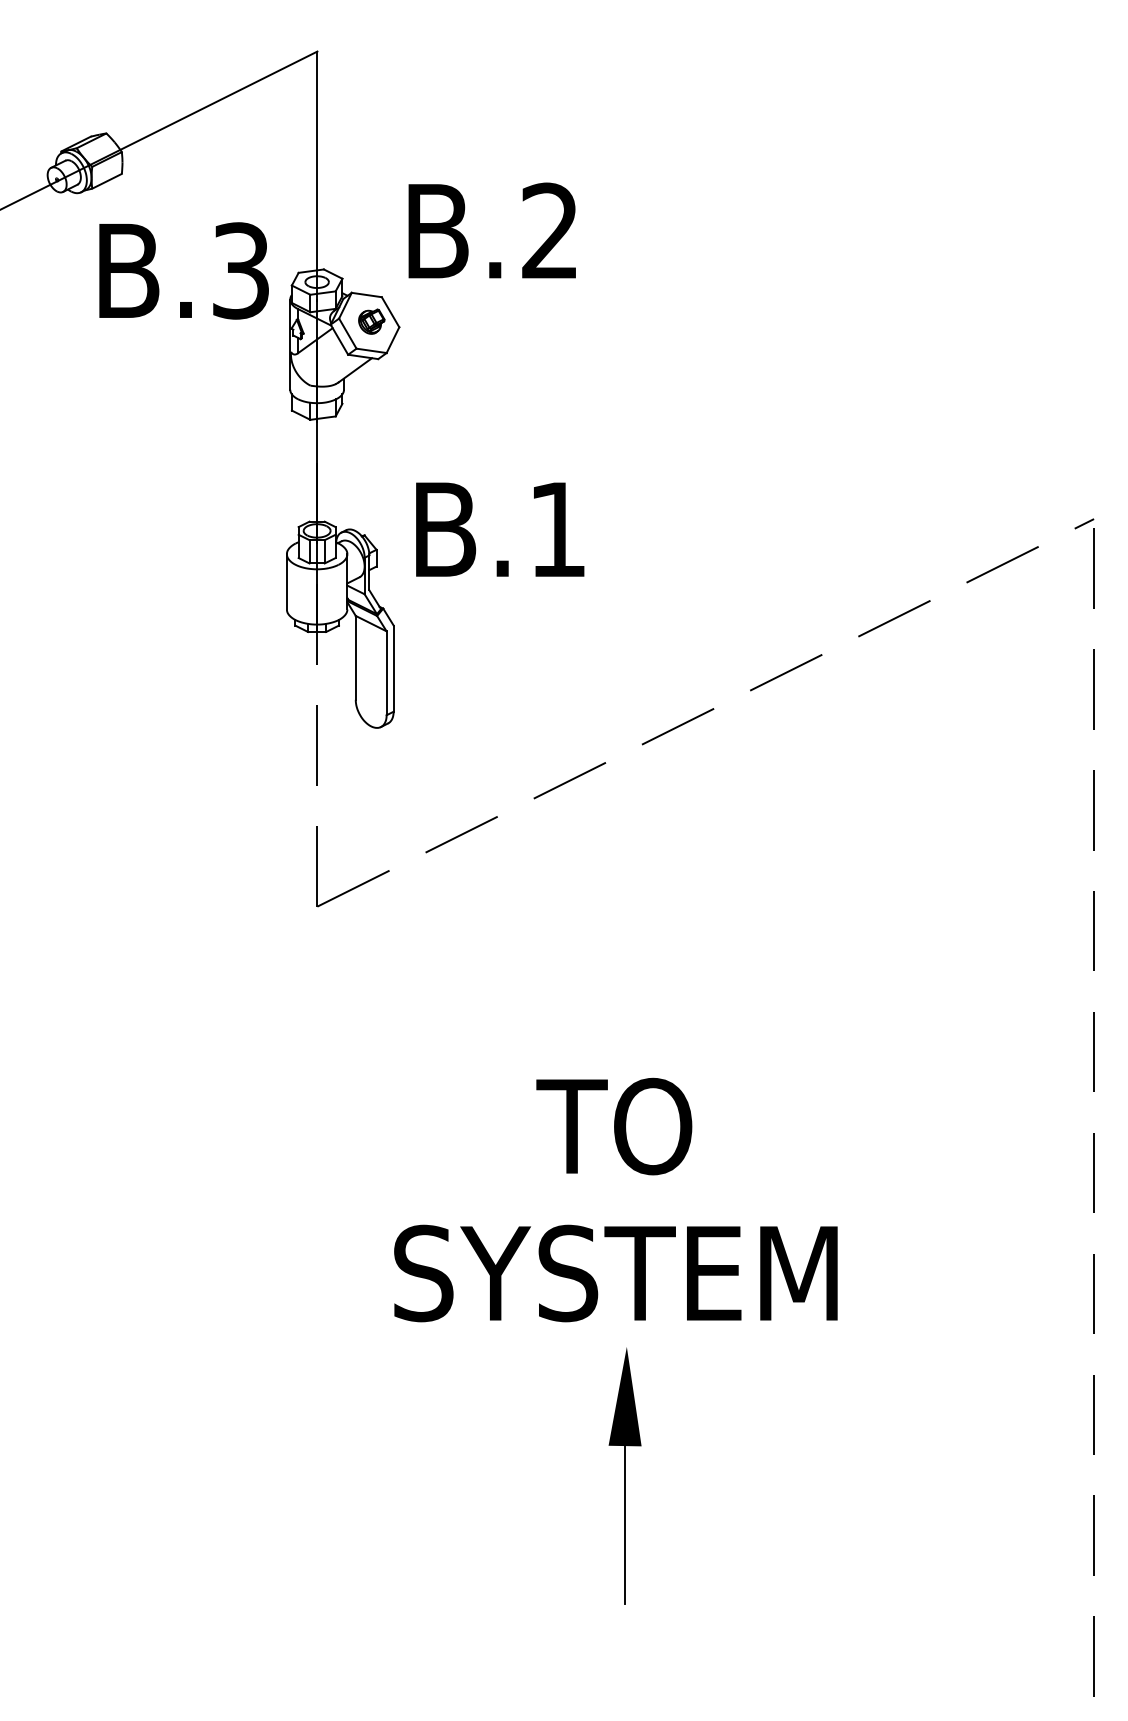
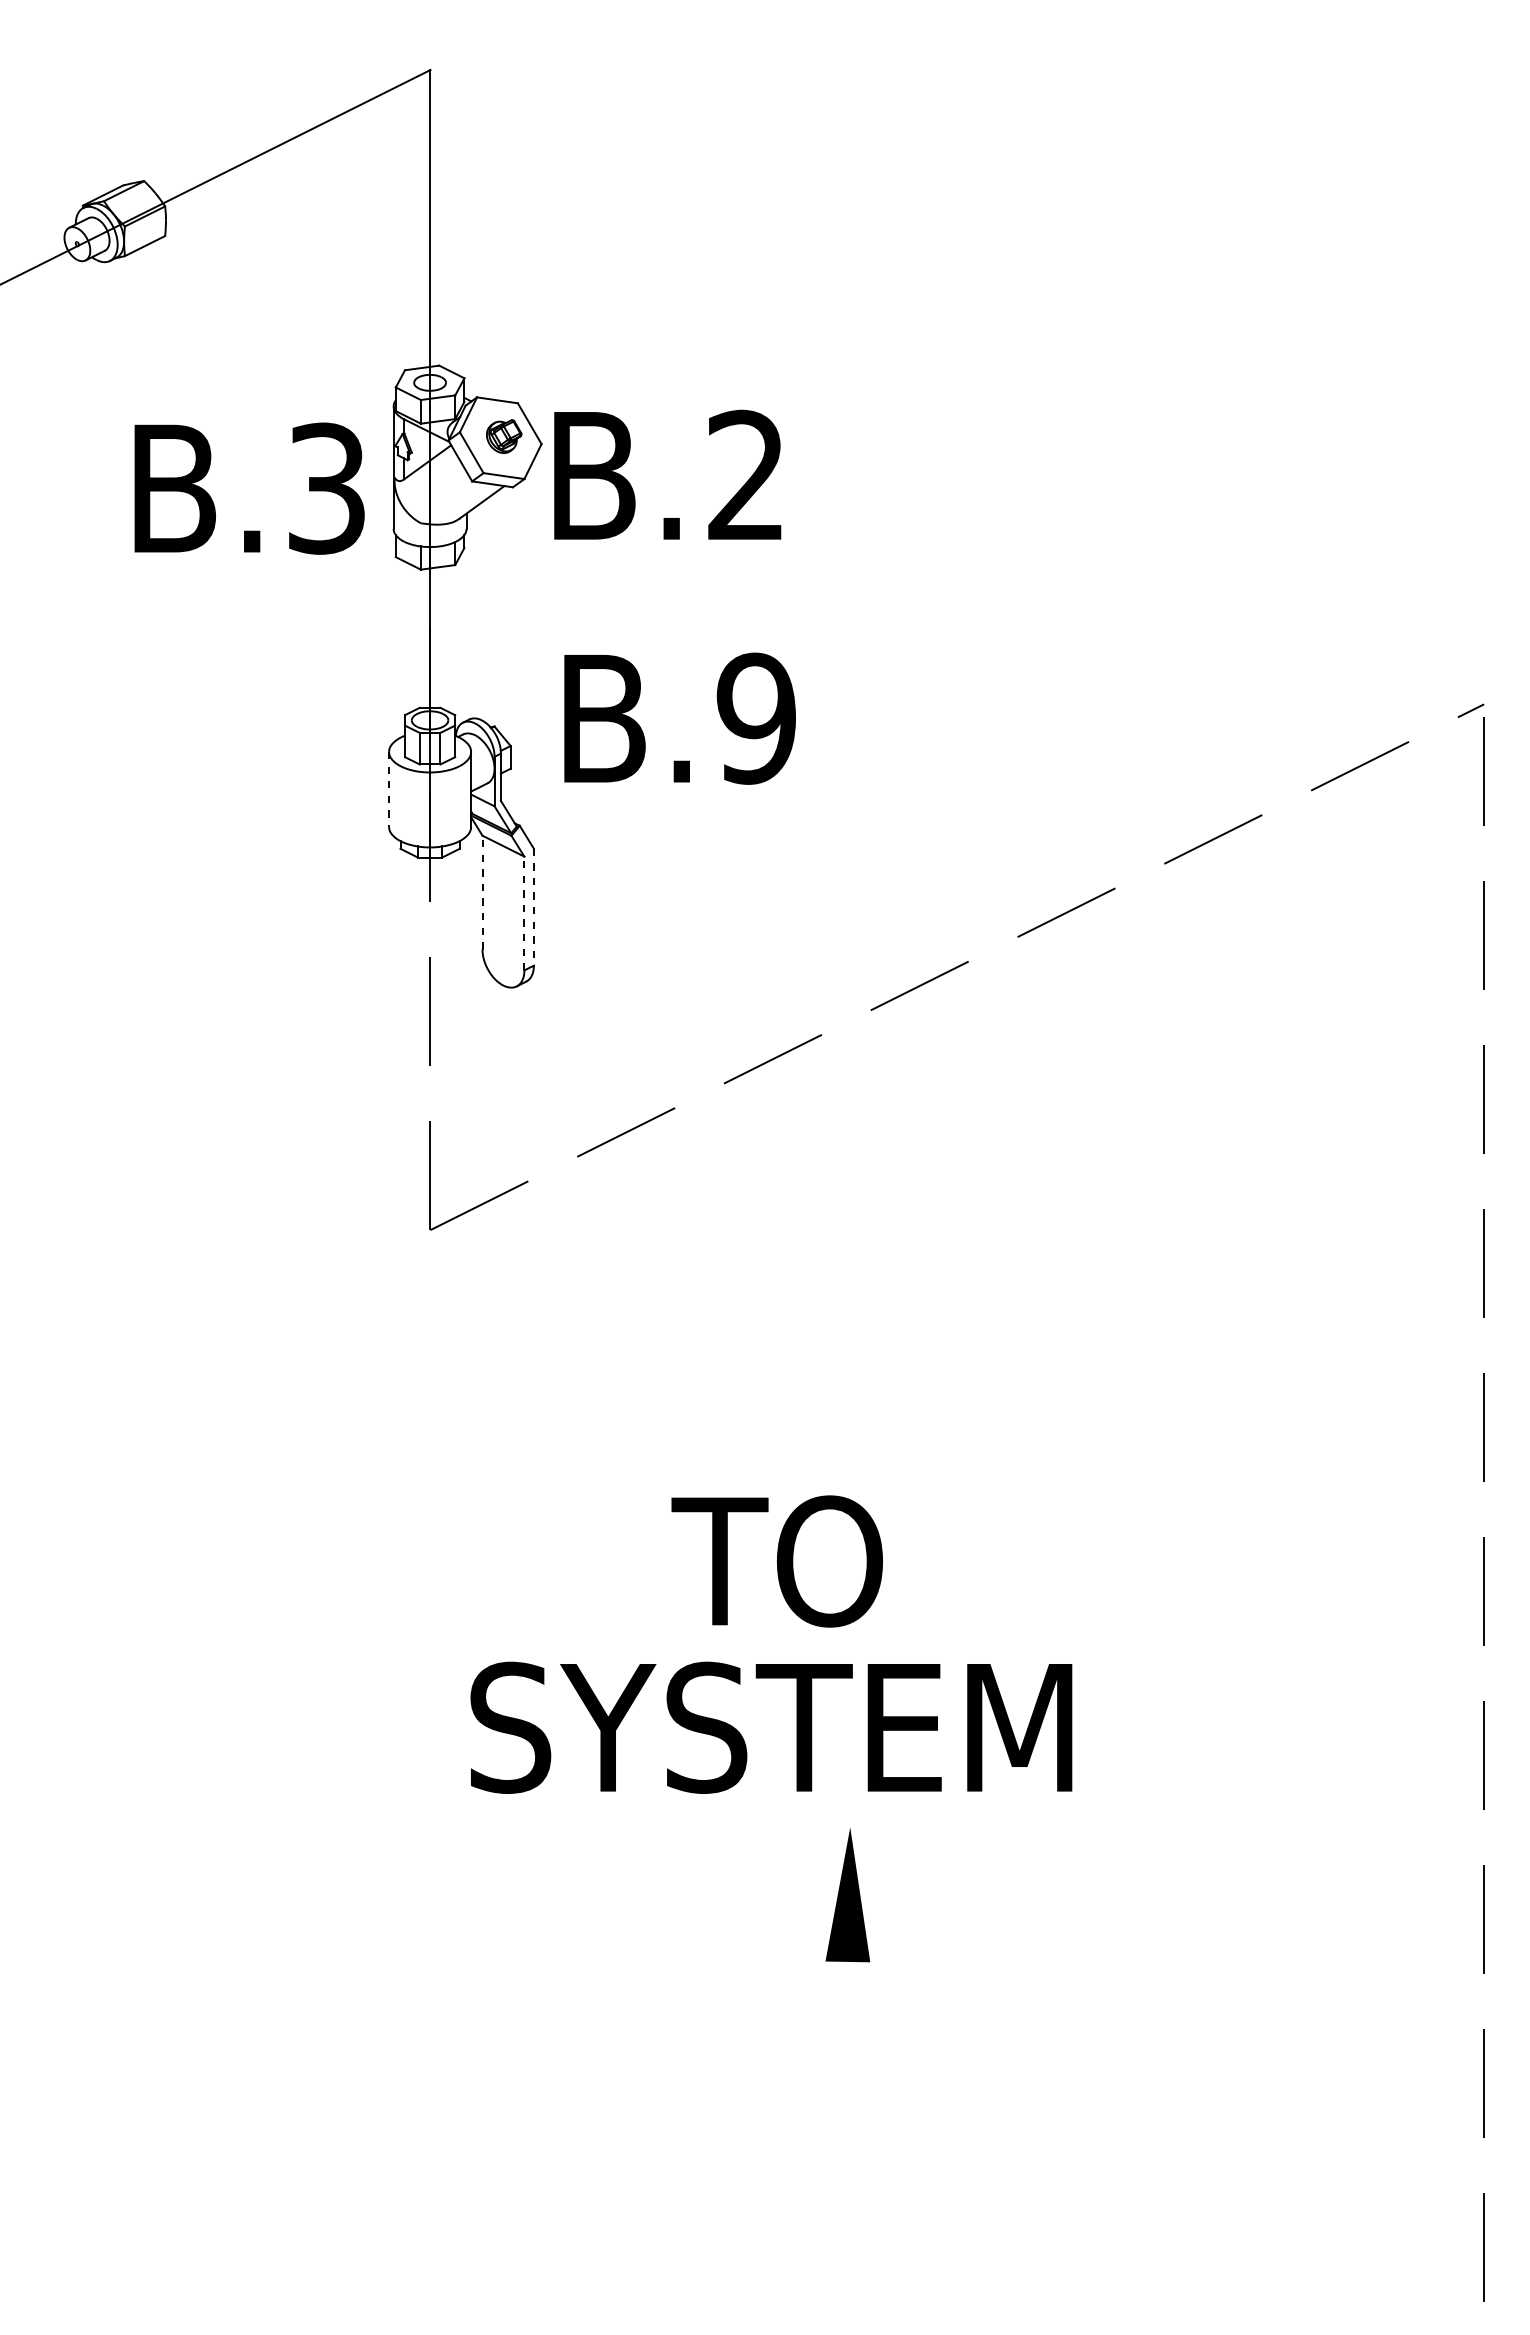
text: (492, 230) -> (667, 474), moved
text: (184, 270) -> (249, 488), moved
text: (556, 529) -> (755, 718), B.1 -> B.9
line: (287, 581) -> (389, 789), solid -> dashed
line: (355, 657) -> (482, 892), solid -> dashed
line: (393, 668) -> (533, 907), solid -> dashed
line: (386, 673) -> (524, 913), solid -> dashed
text: (613, 1126) -> (776, 1561), moved
text: (615, 1273) -> (771, 1727), moved
line: (625, 1518) -> (848, 2060), removed

